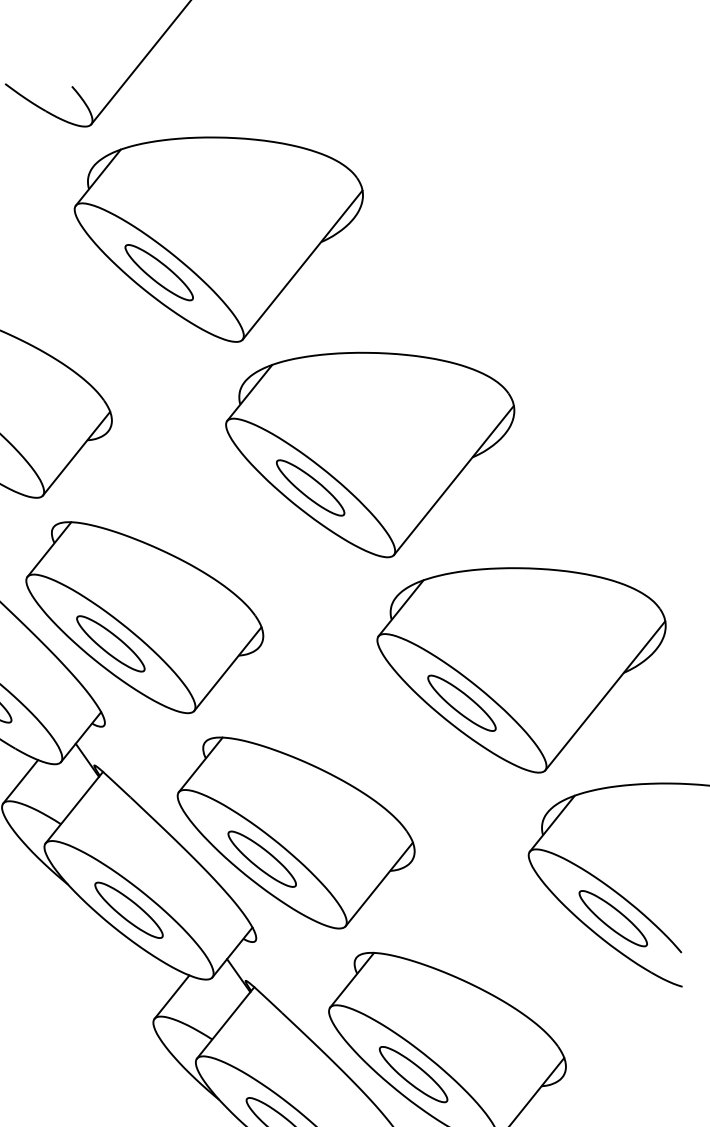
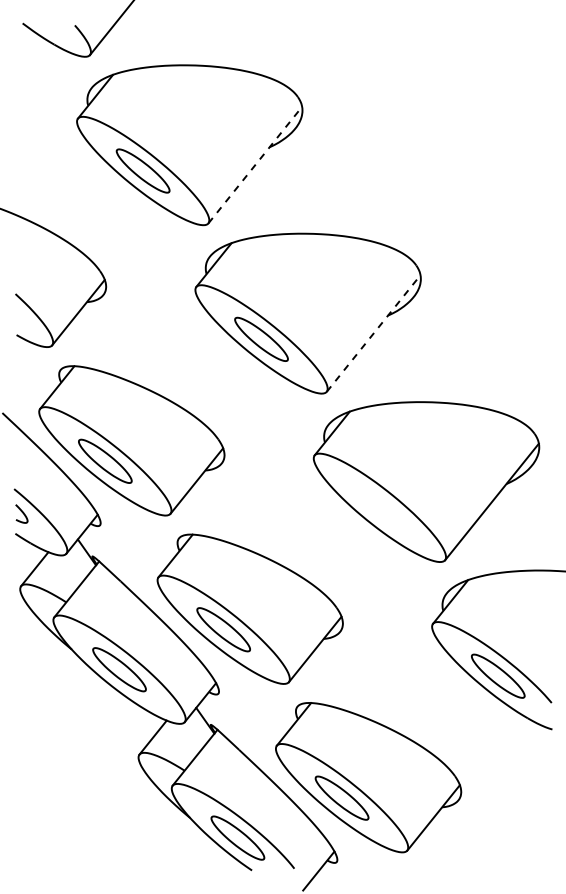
line: (302, 265) -> (255, 165), solid -> dashed
line: (453, 480) -> (373, 333), solid -> dashed
part: (461, 702) -> (379, 507), removed

